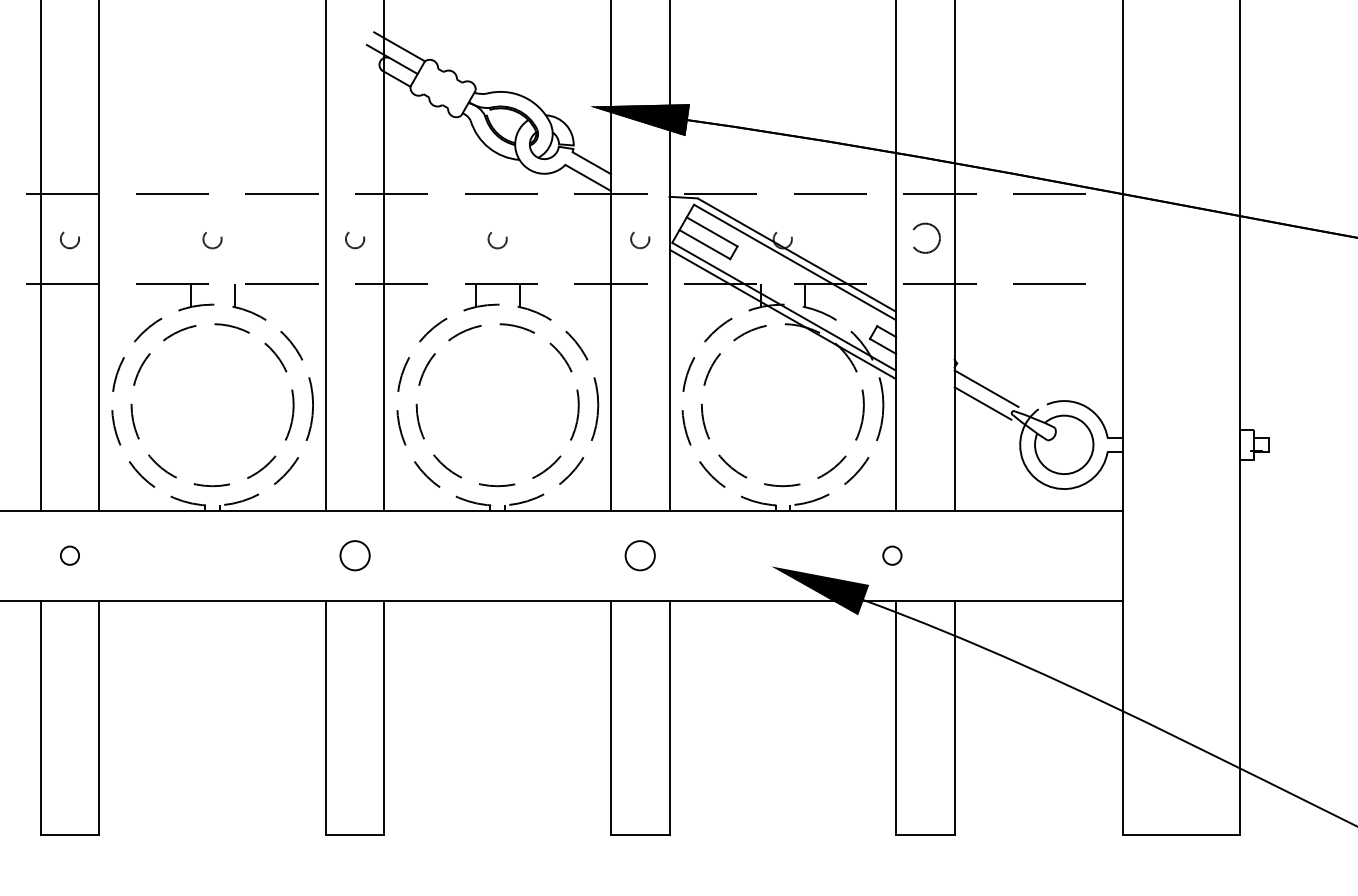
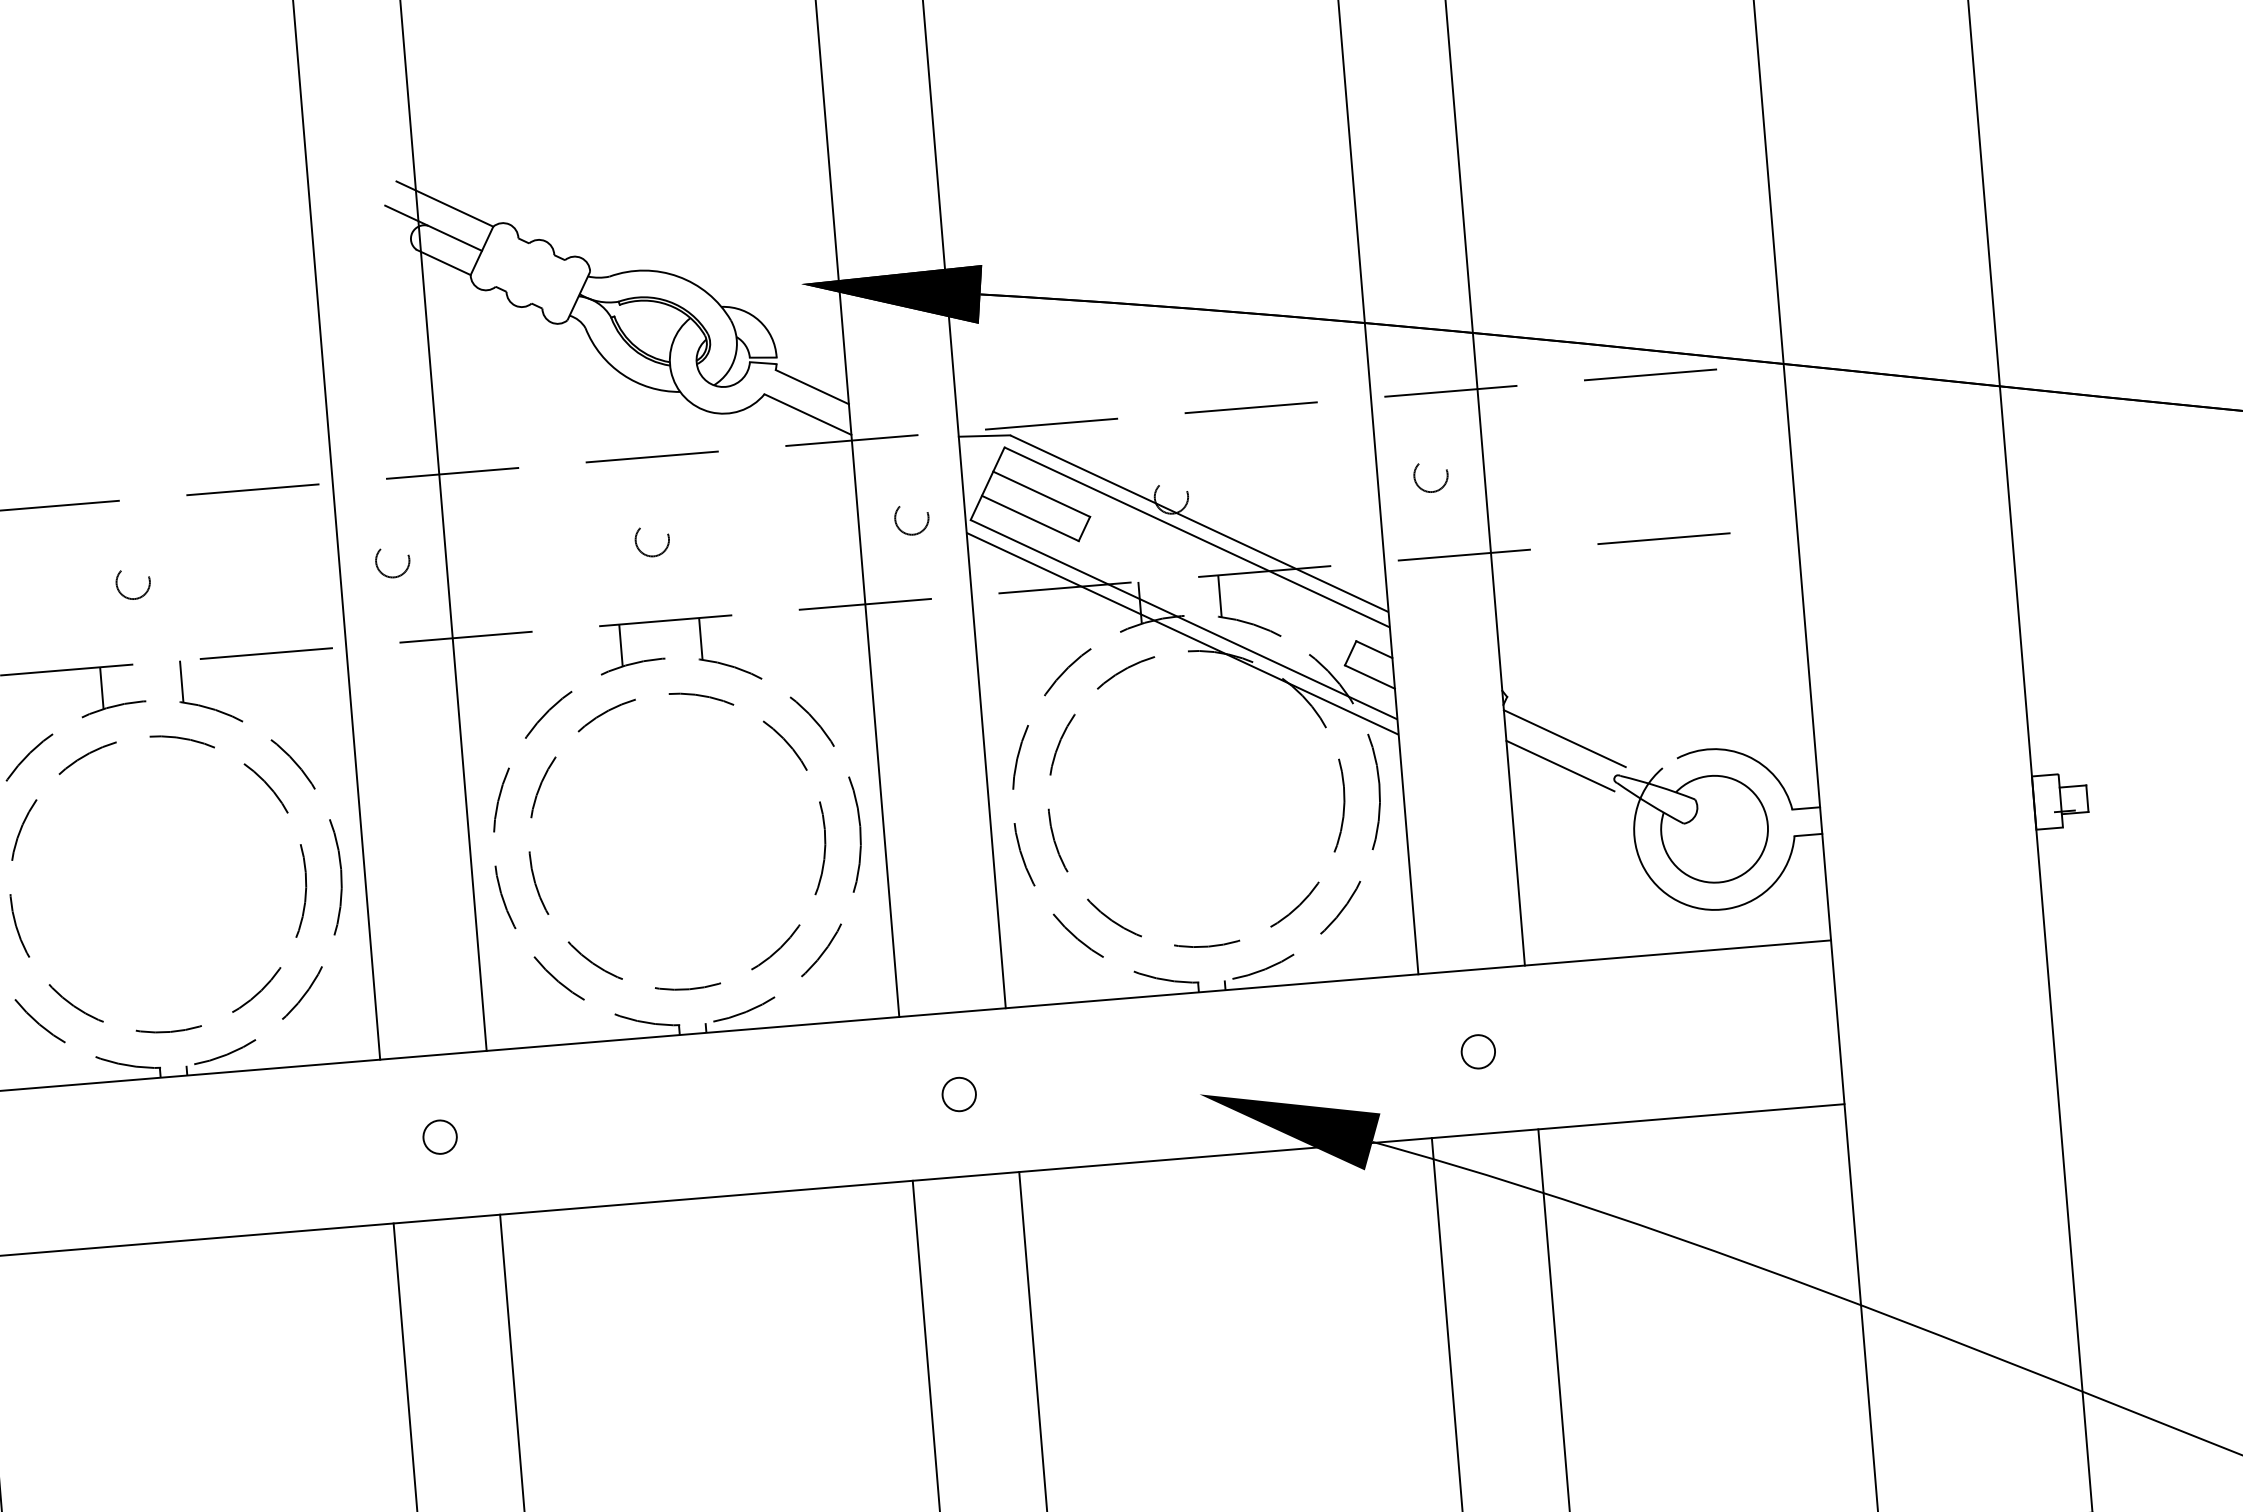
circle: (925, 240) -> (1431, 477), size x0.62
circle: (355, 555) -> (440, 1136), size x0.62
circle: (640, 555) -> (959, 1094), size x0.62
circle: (892, 555) -> (1478, 1051), moved

